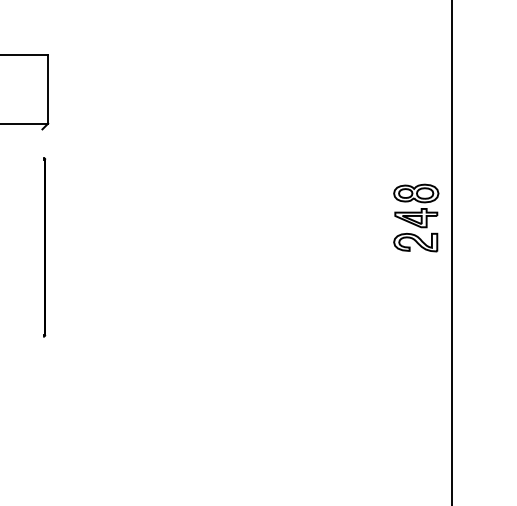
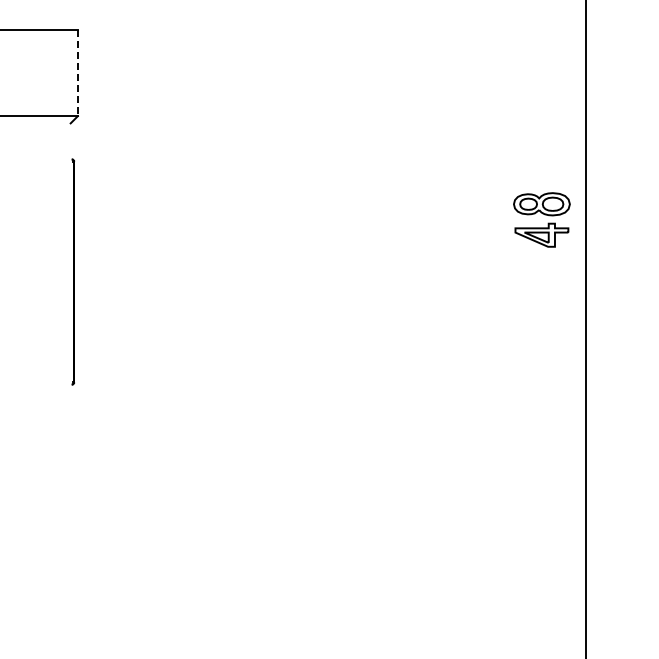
line: (47, 89) -> (77, 73), solid -> dashed
part: (415, 242) -> (541, 266), removed

